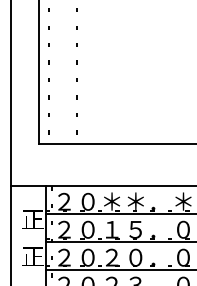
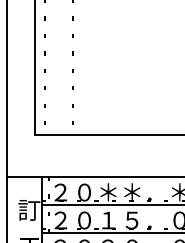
text: (32, 219) -> (28, 210), 正 -> 訂

